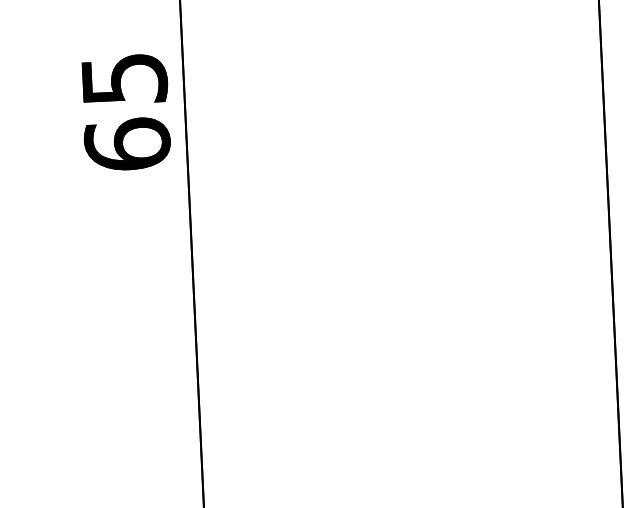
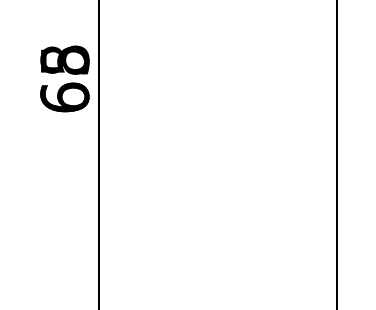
text: (123, 77) -> (64, 59), 65 -> 68

